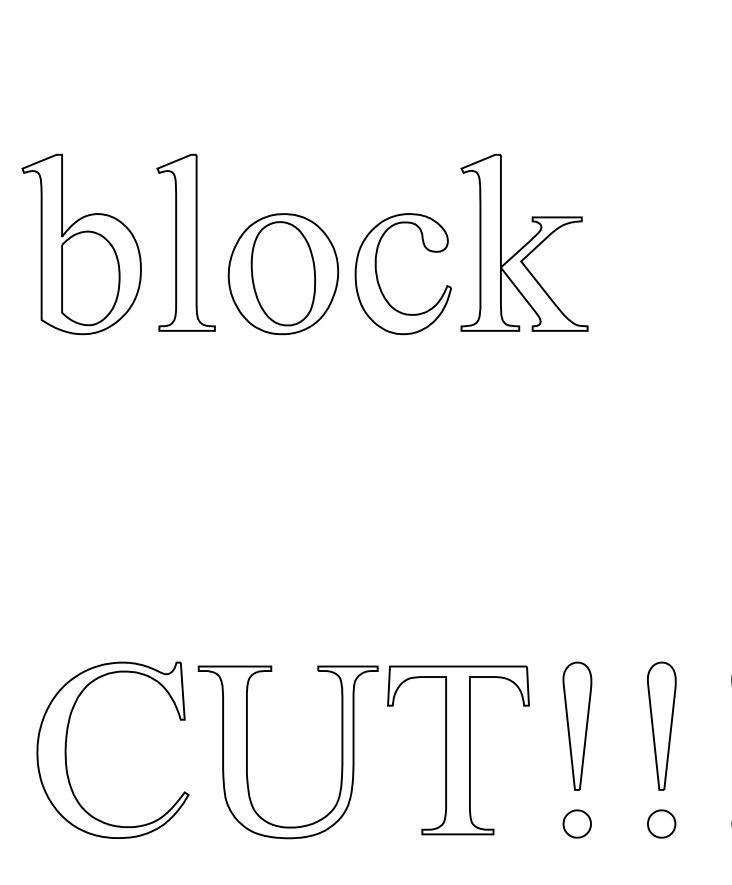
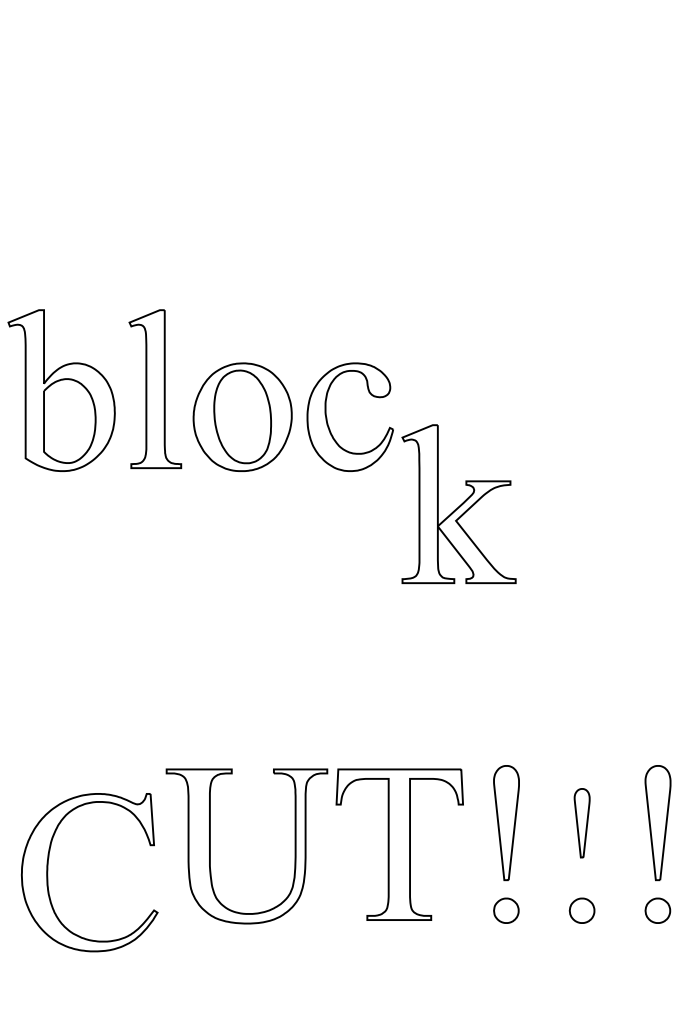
part: (523, 243) -> (458, 504), moved
part: (660, 726) -> (581, 823), size x0.6
part: (67, 750) -> (48, 872), moved

